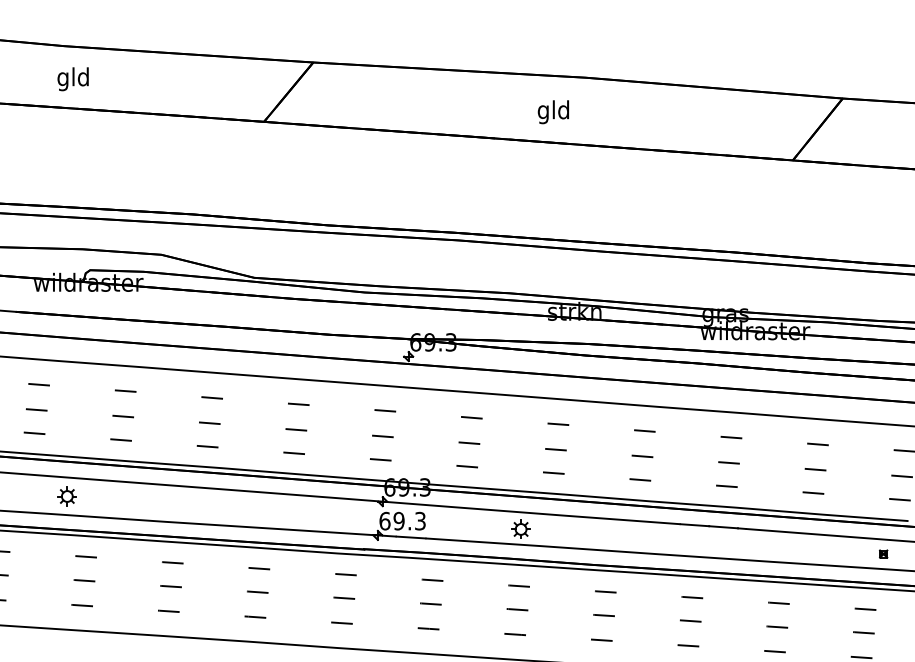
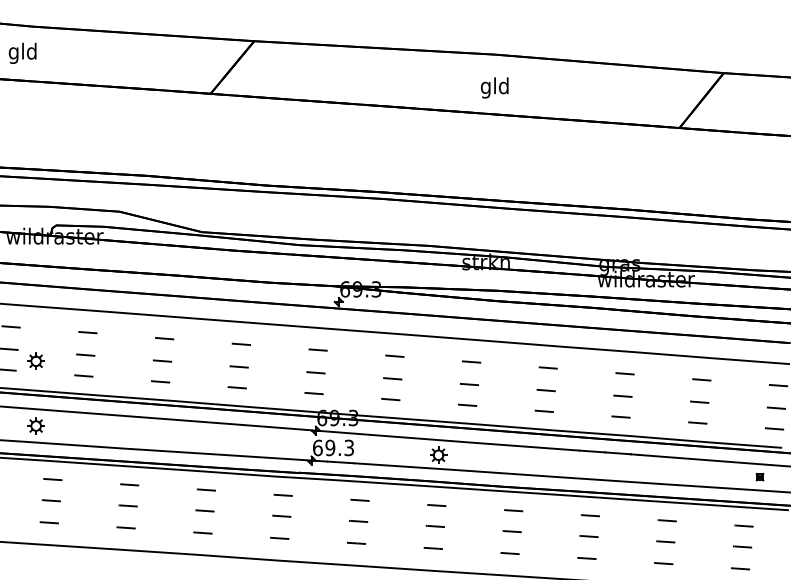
text: (72, 79) -> (22, 53), moved
text: (552, 112) -> (493, 88), moved
part: (66, 423) -> (35, 361), added

